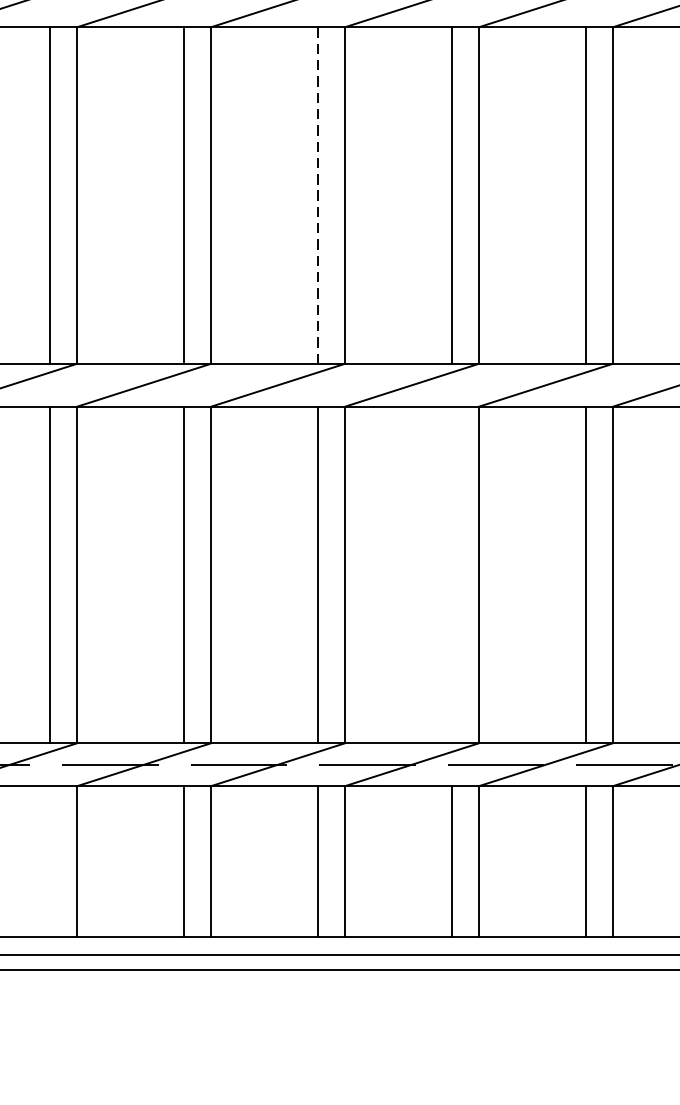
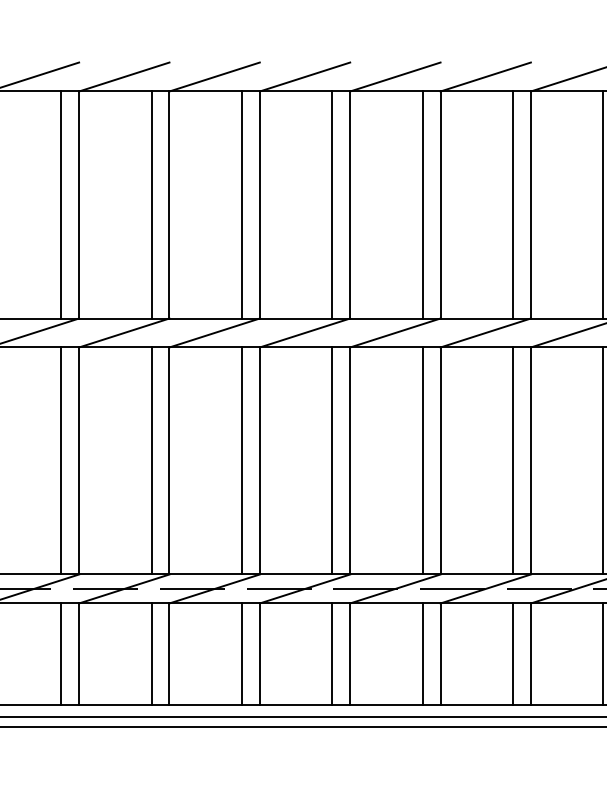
line: (318, 196) -> (332, 205), dashed -> solid
line: (451, 574) -> (422, 460), added
line: (50, 861) -> (151, 654), added

